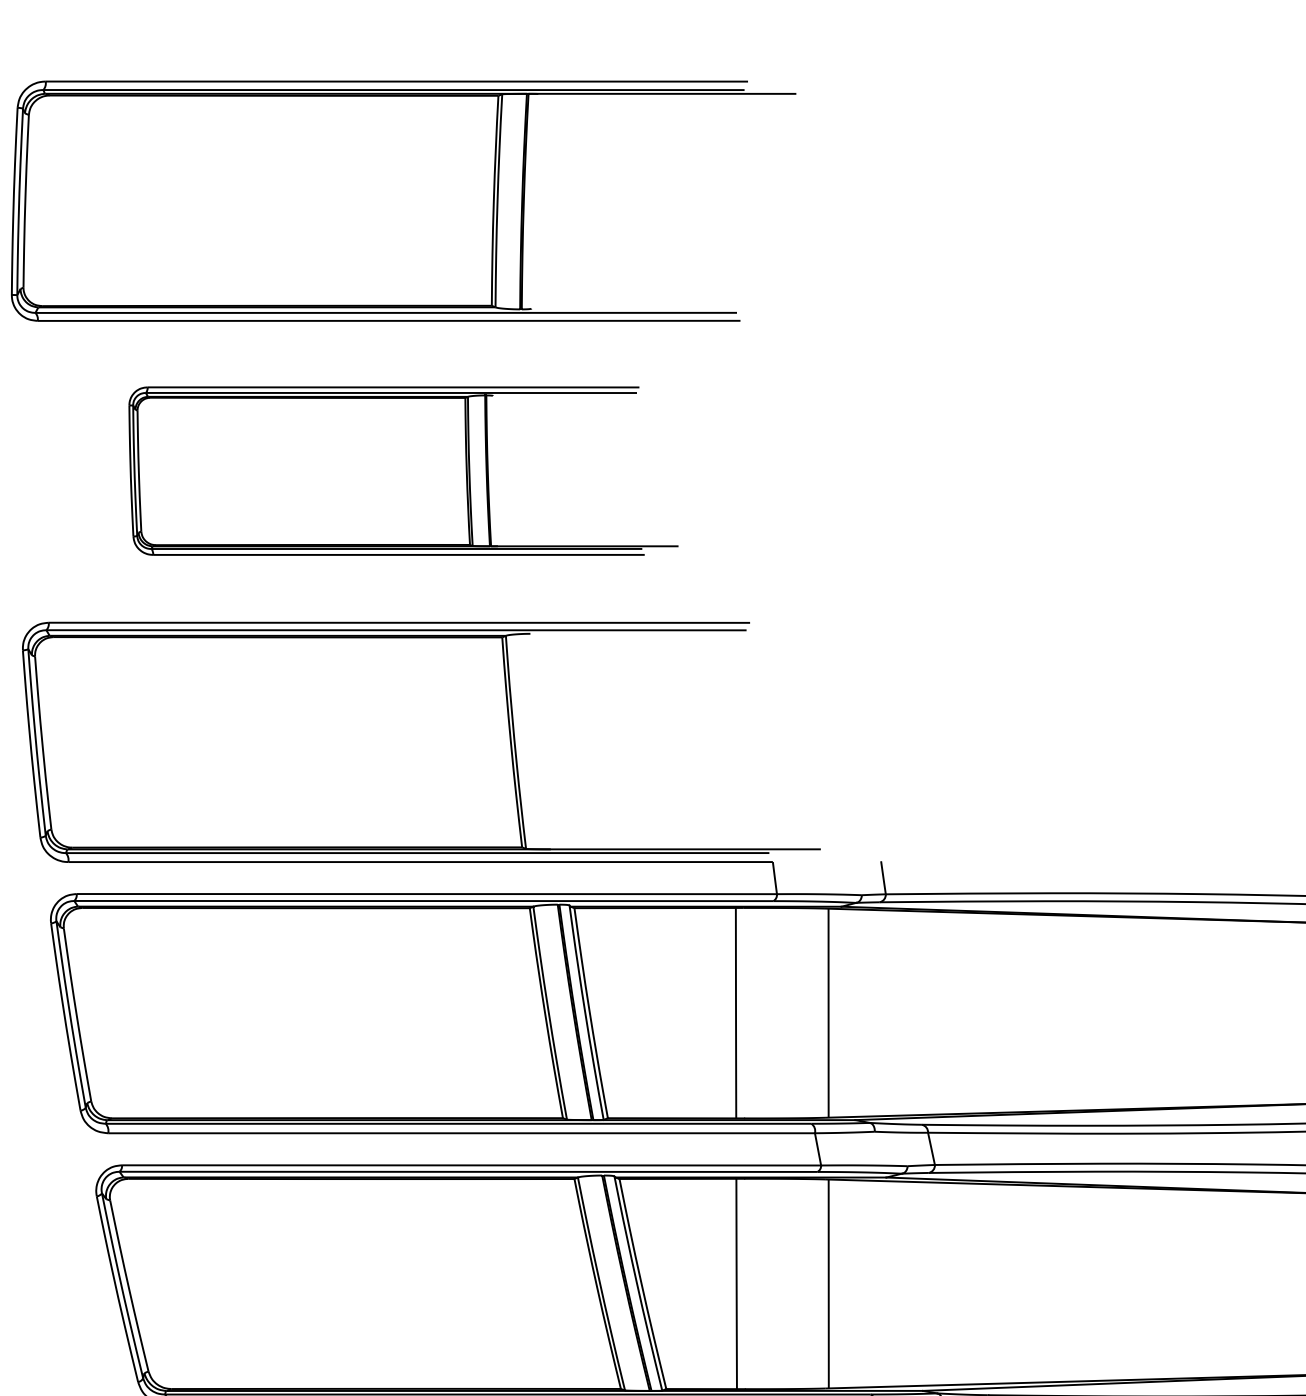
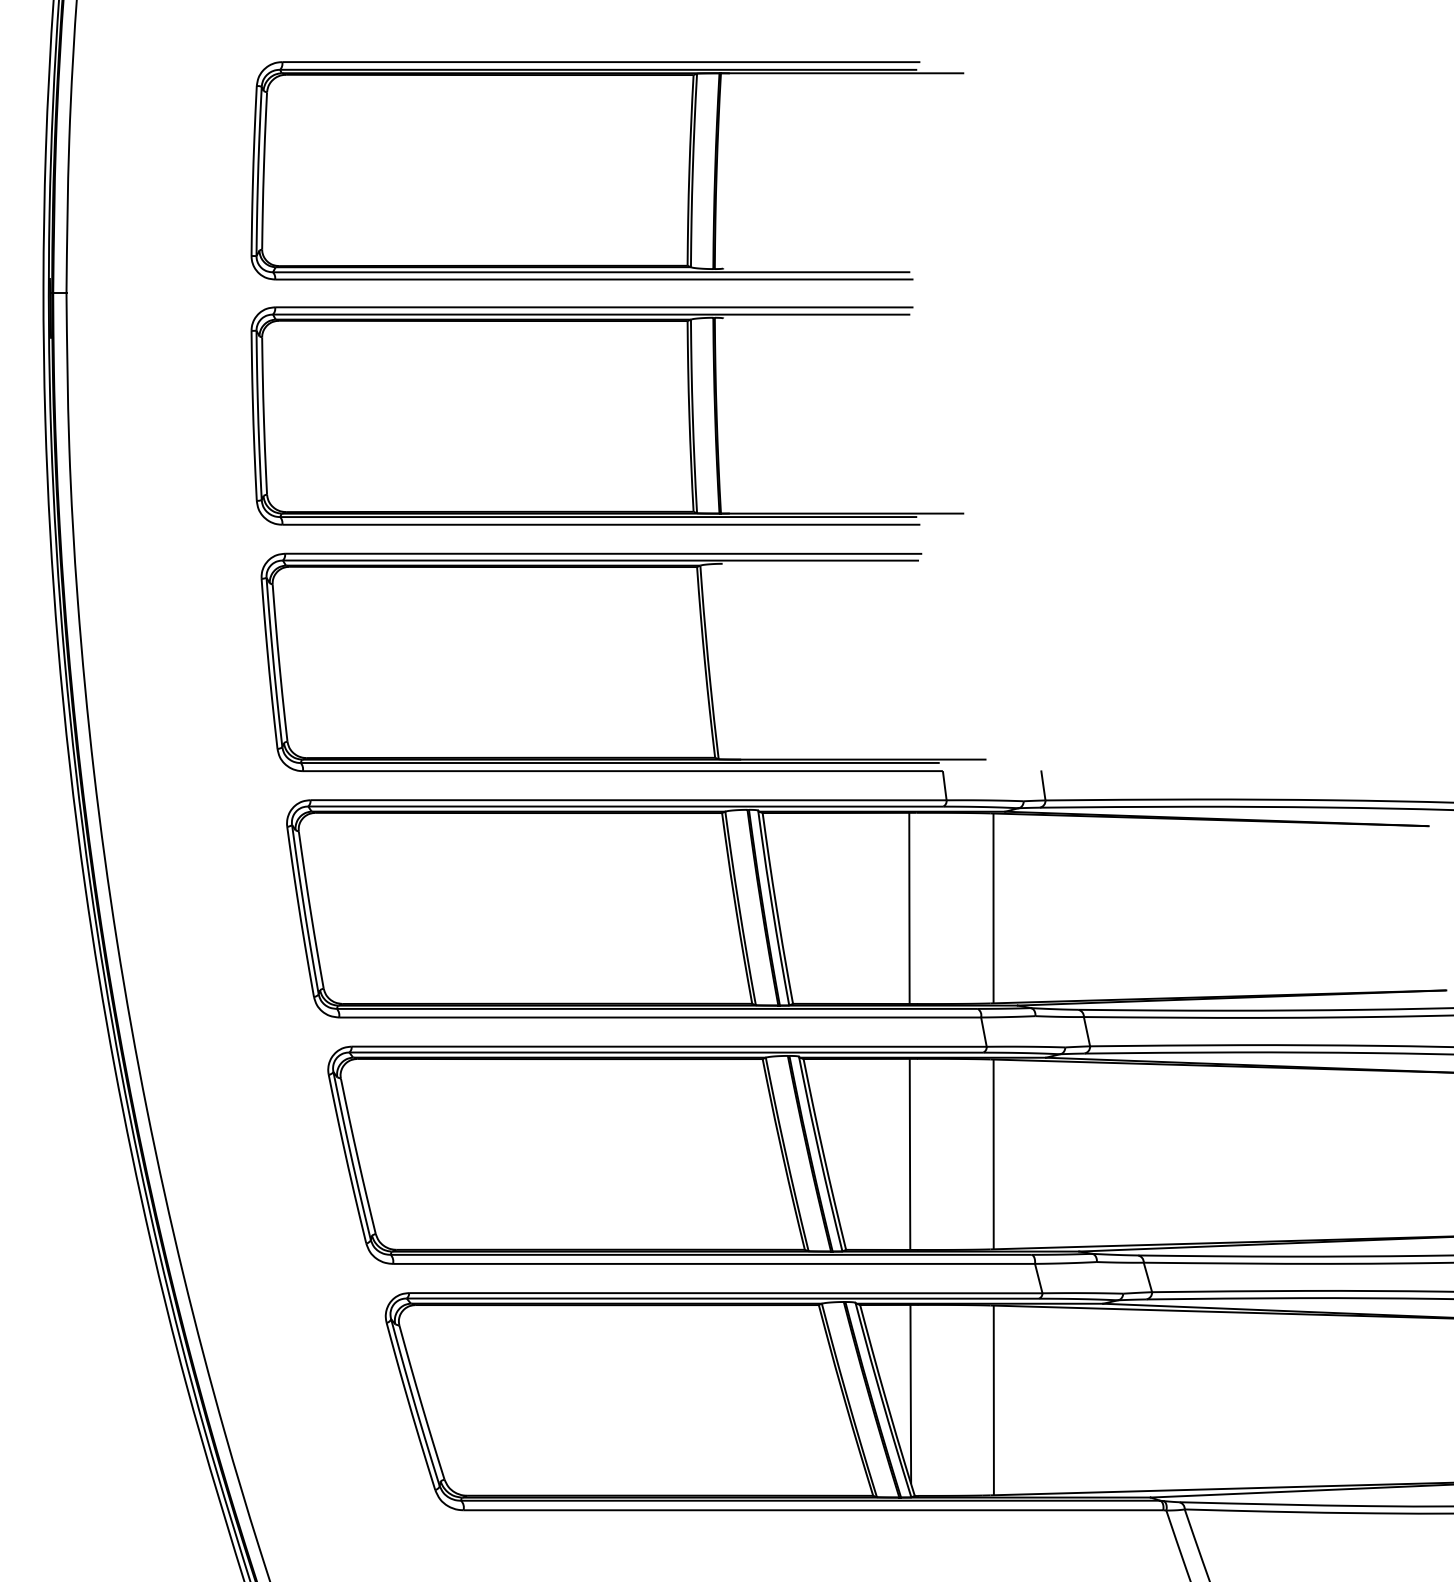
part: (403, 470) -> (607, 415), size x1.43

